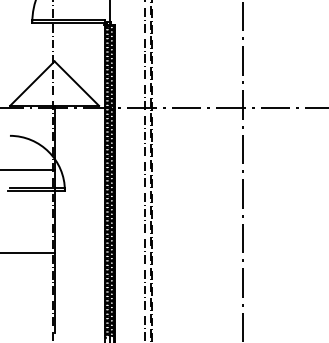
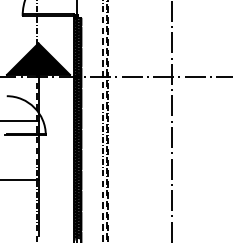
fill: (54, 83) -> (38, 59), added

